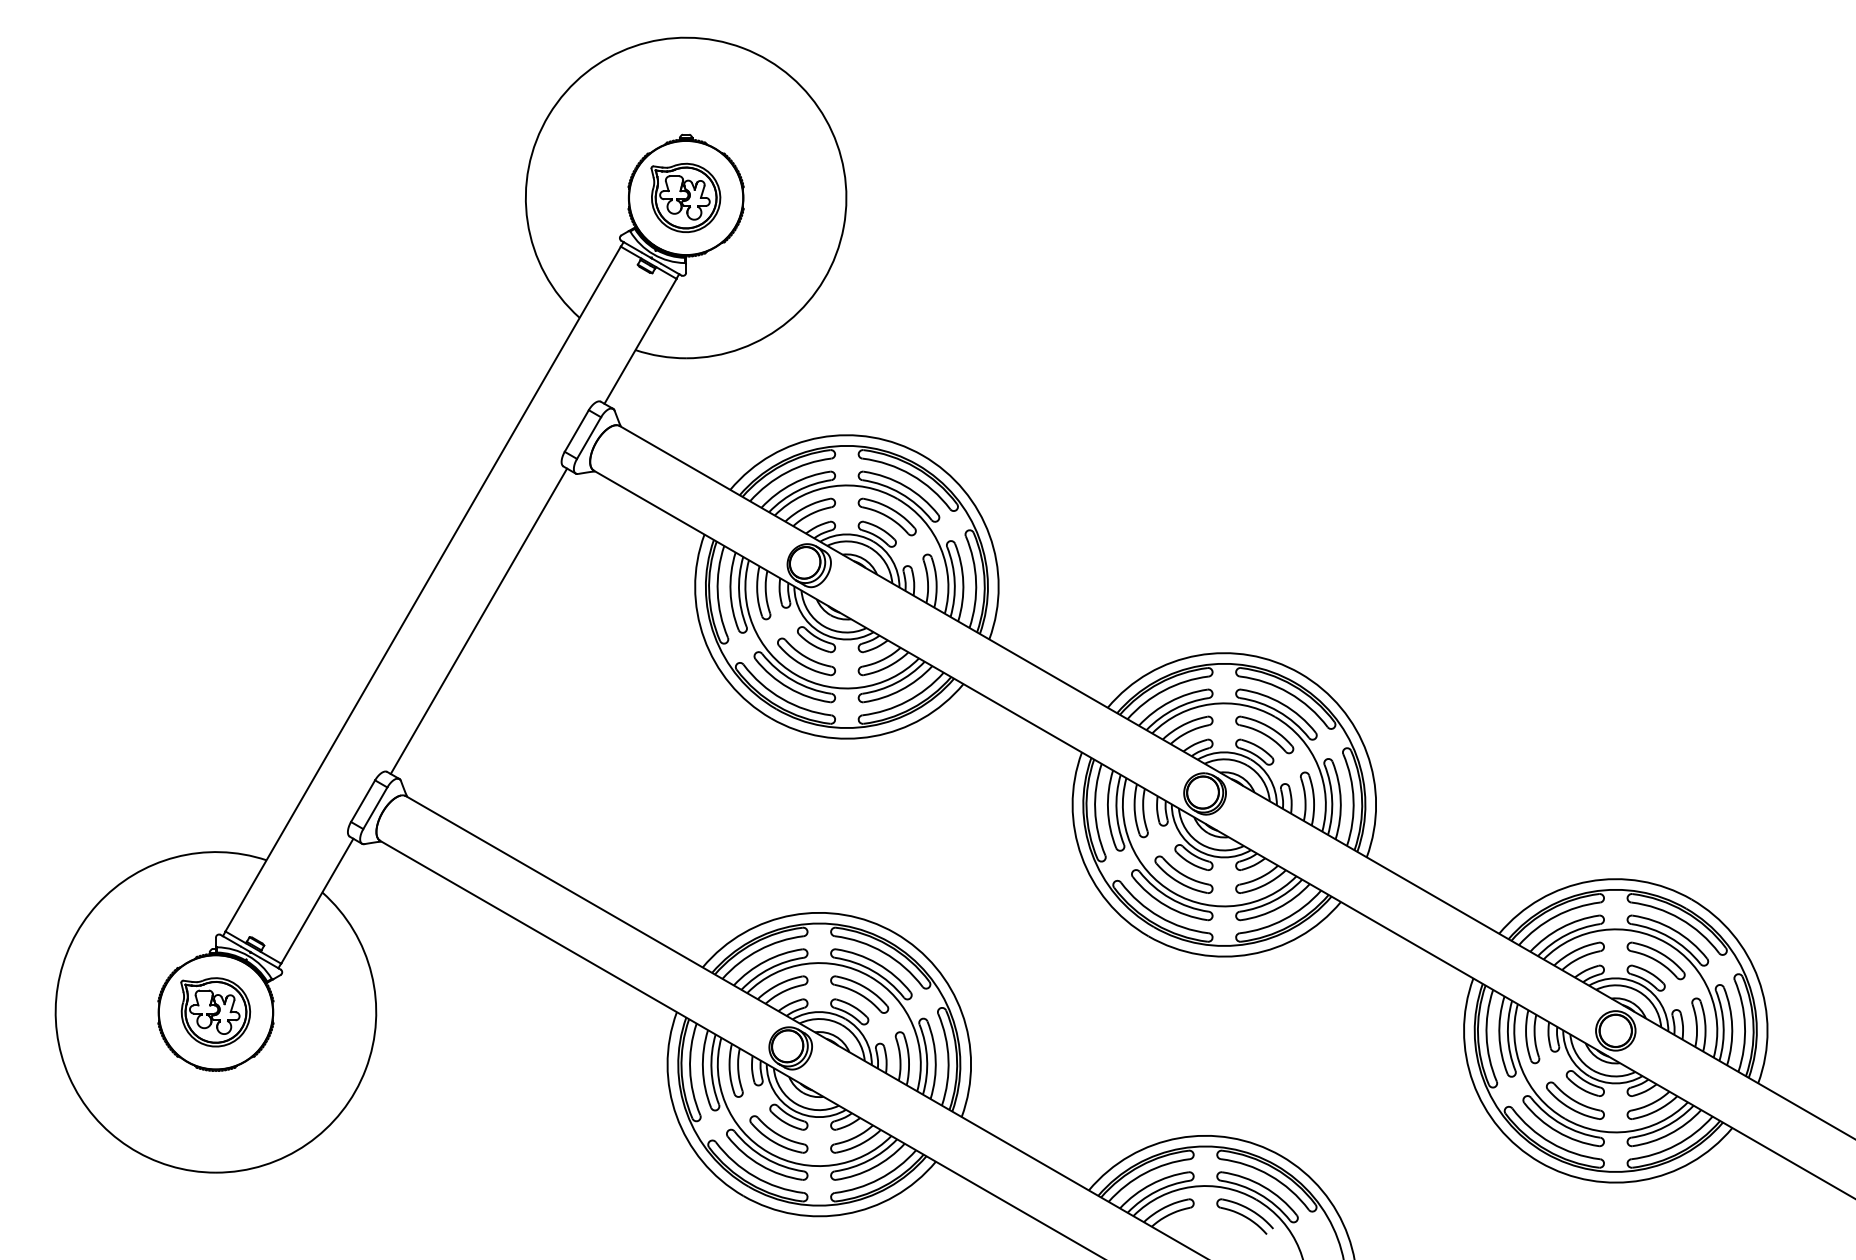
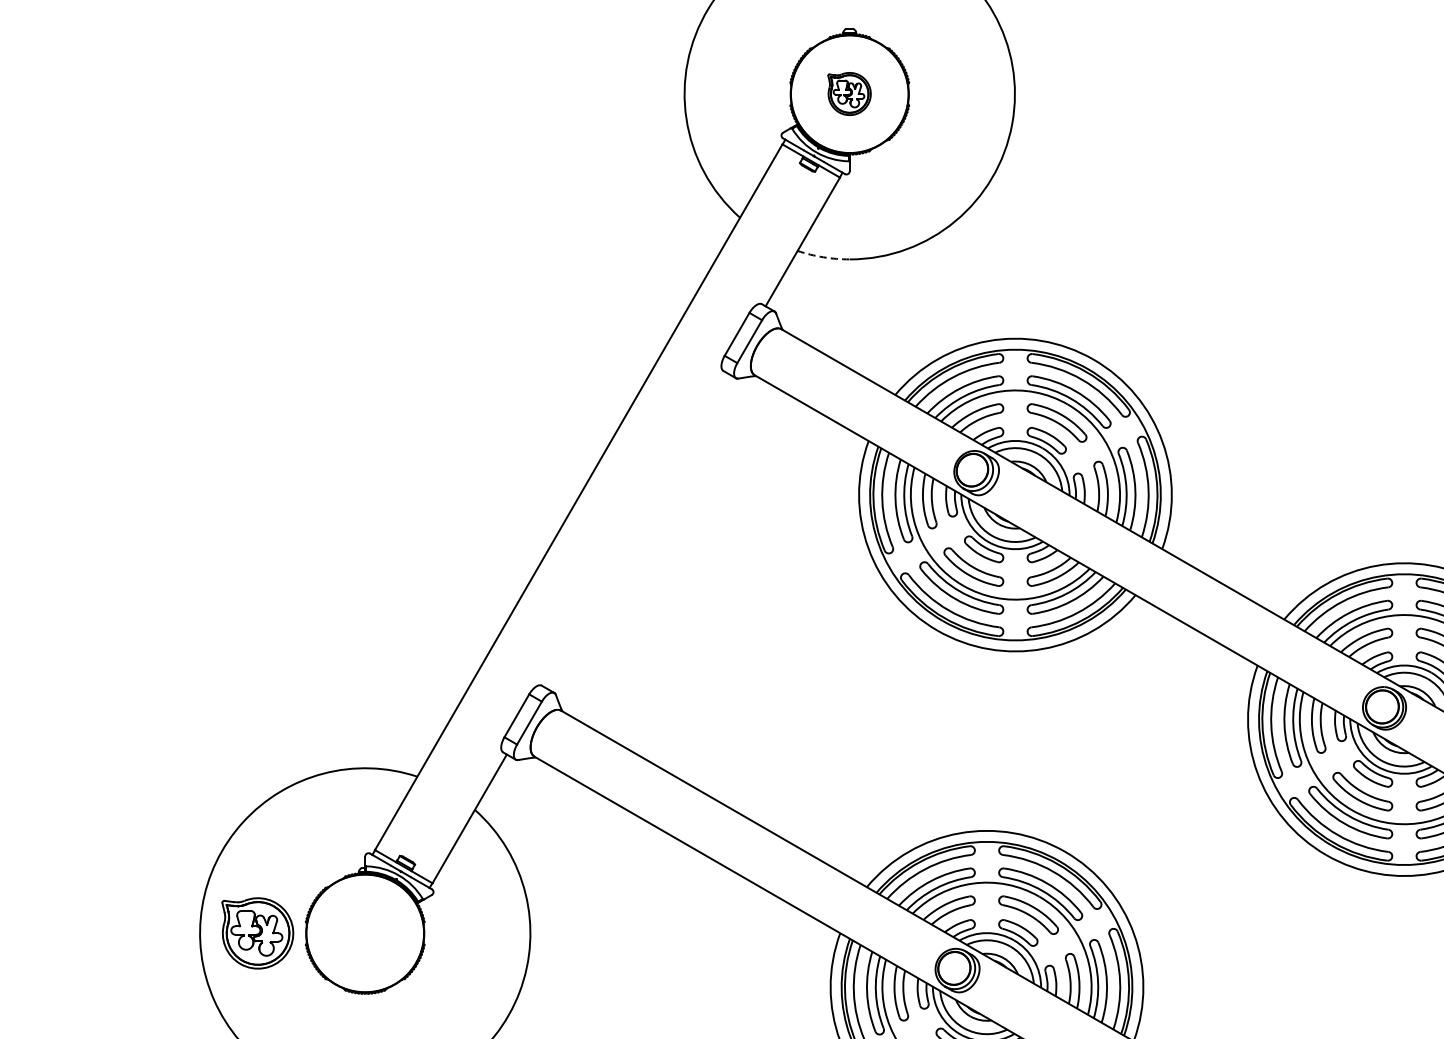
part: (685, 197) -> (849, 93), size x0.6
arc: (660, 356) -> (823, 257), solid -> dashed
line: (478, 621) -> (635, 530), removed
part: (215, 1012) -> (257, 933), moved

